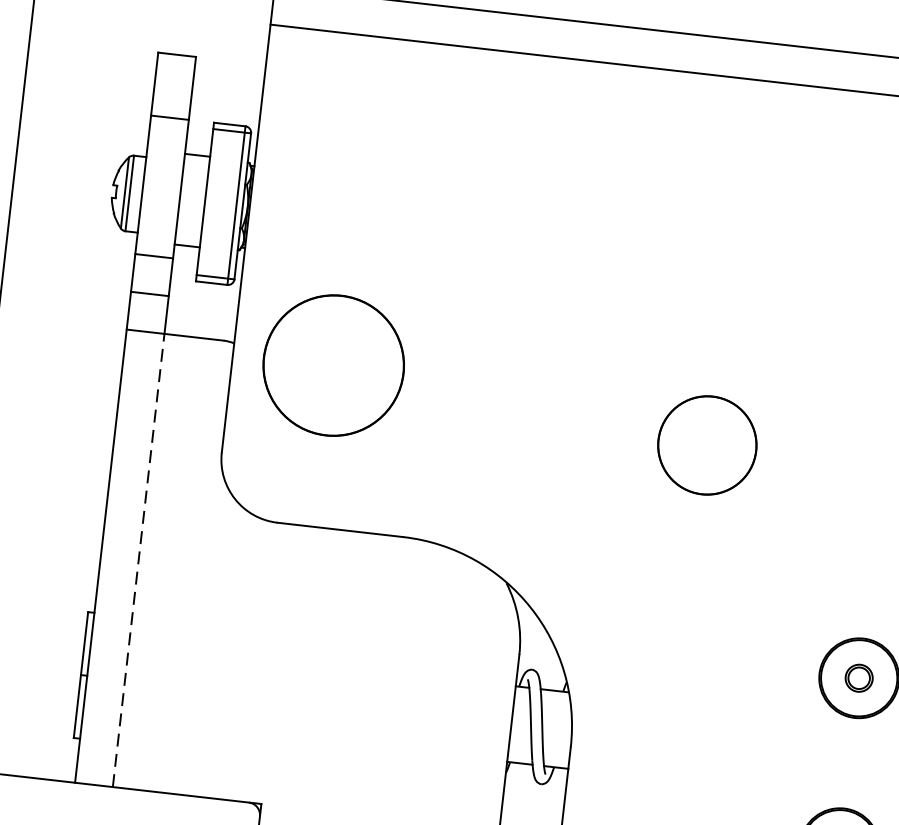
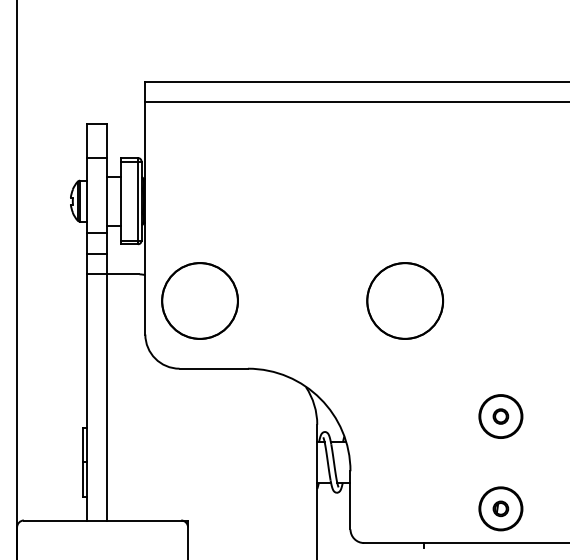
circle: (332, 364) -> (199, 300), moved
part: (707, 444) -> (405, 300), size x1.43
line: (139, 558) -> (107, 396), dashed -> solid

